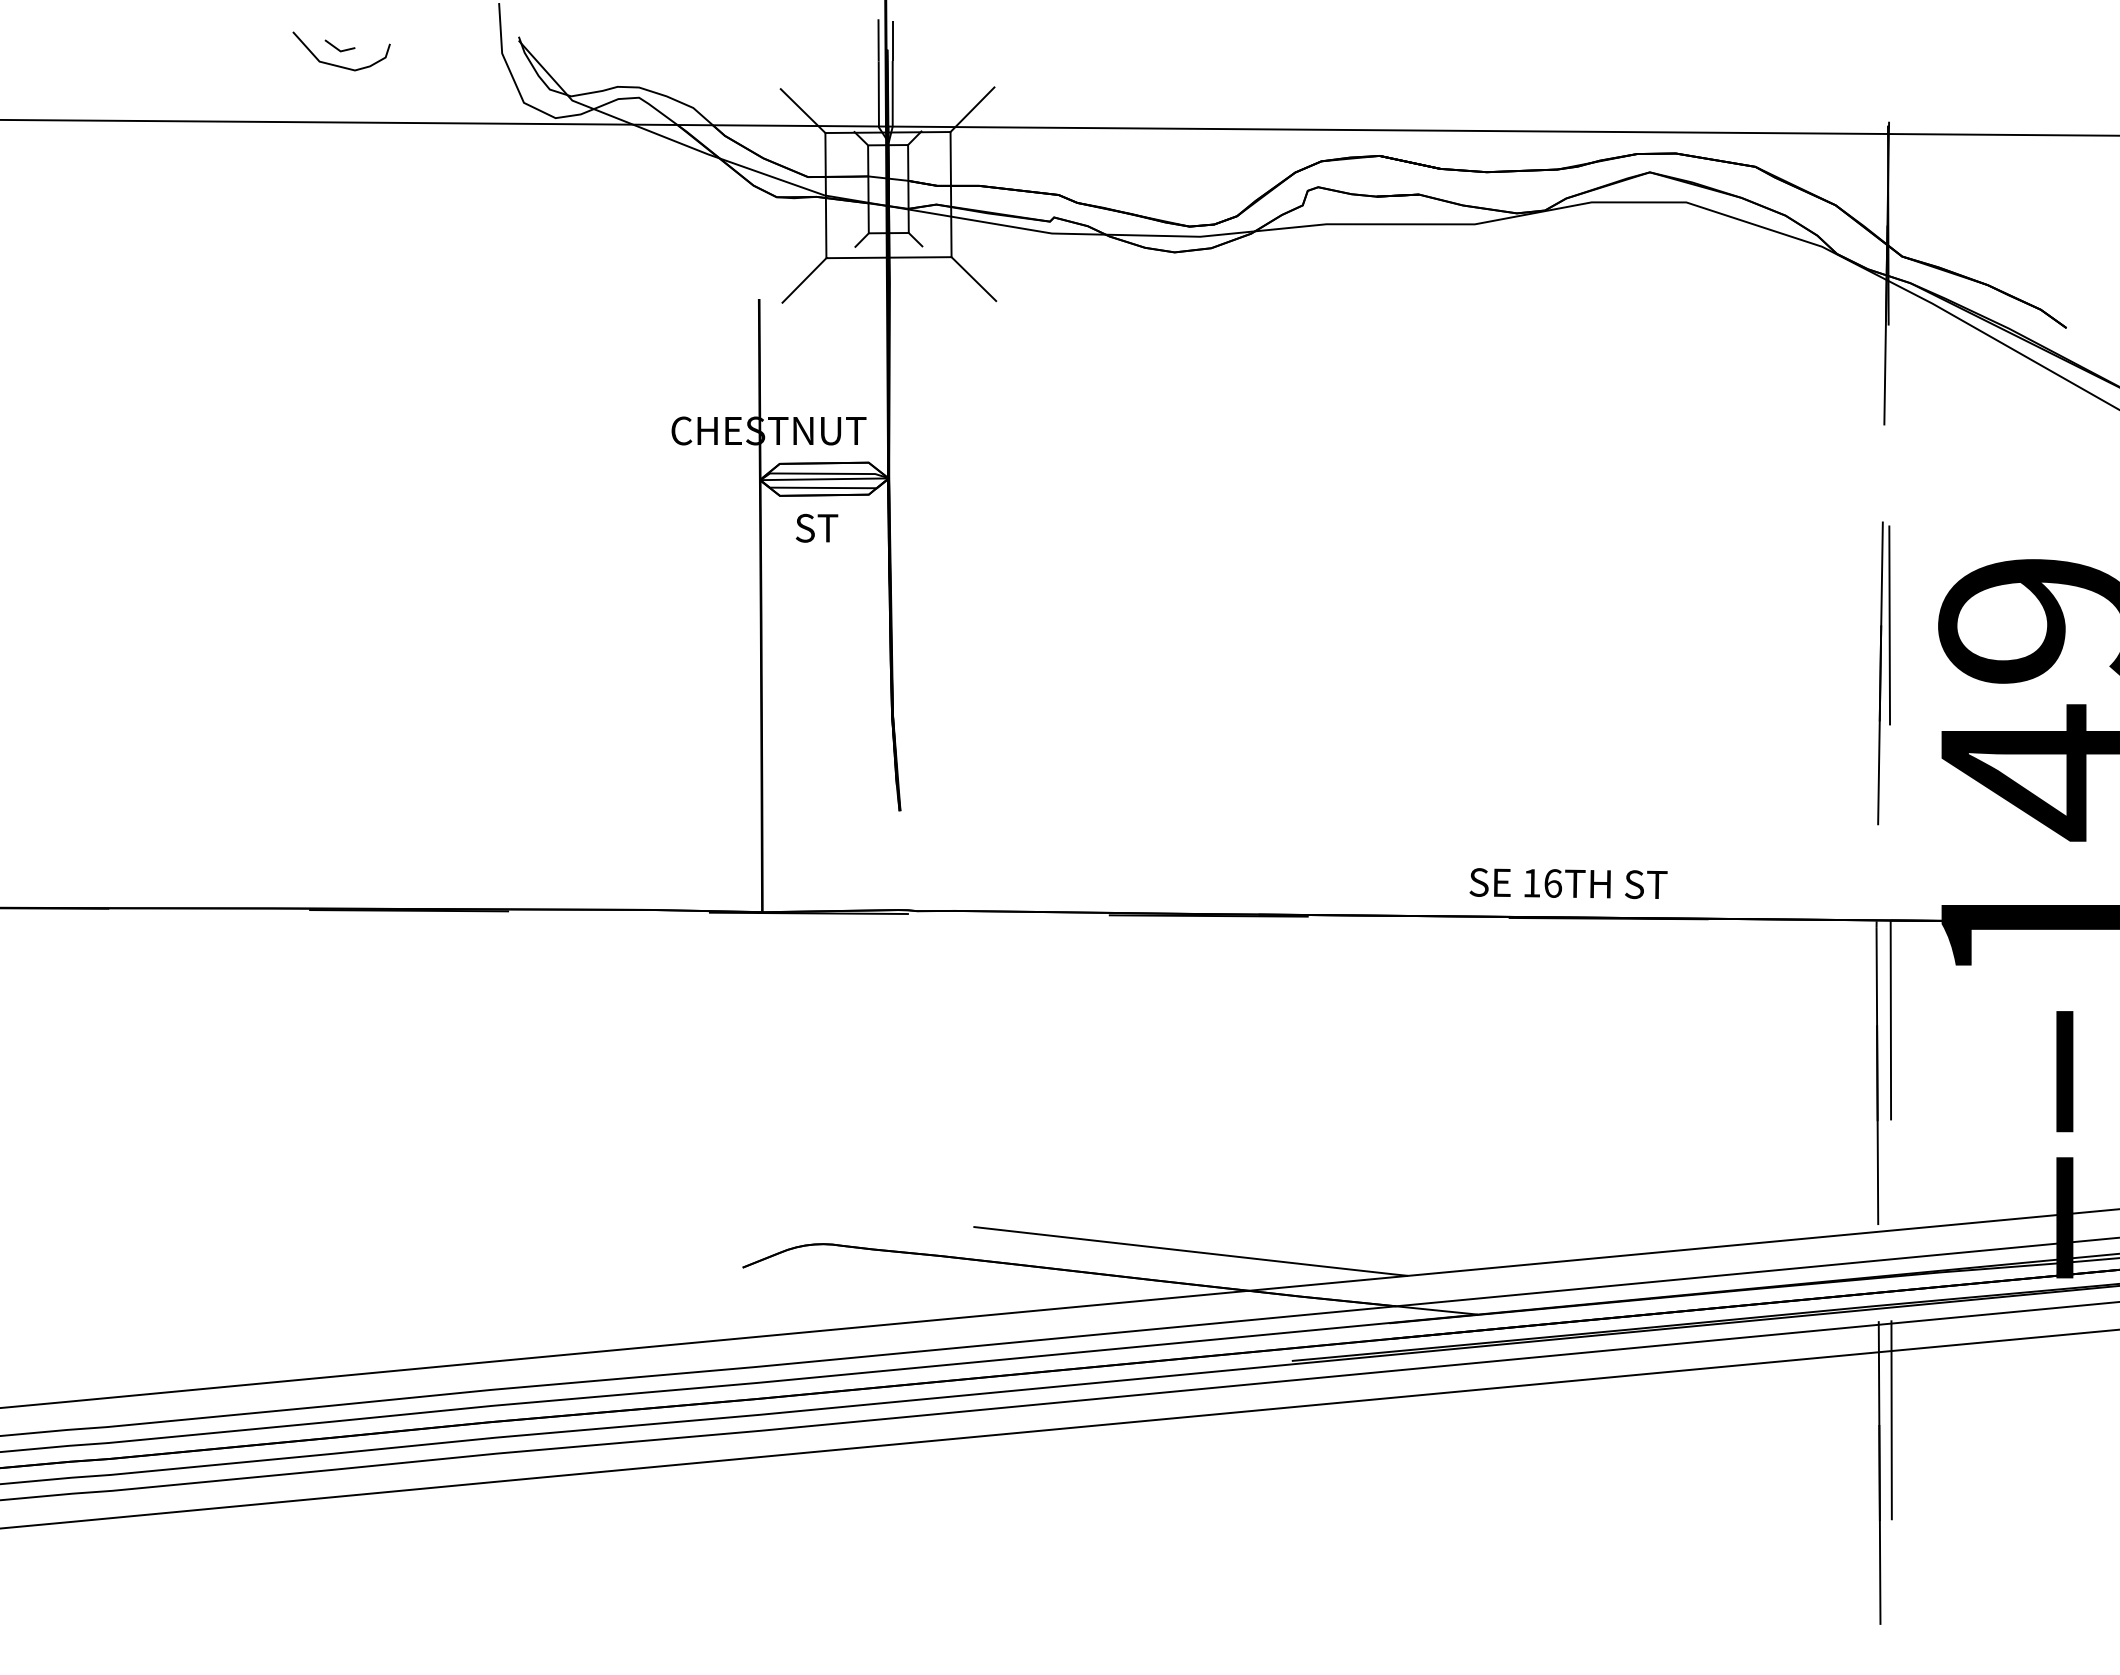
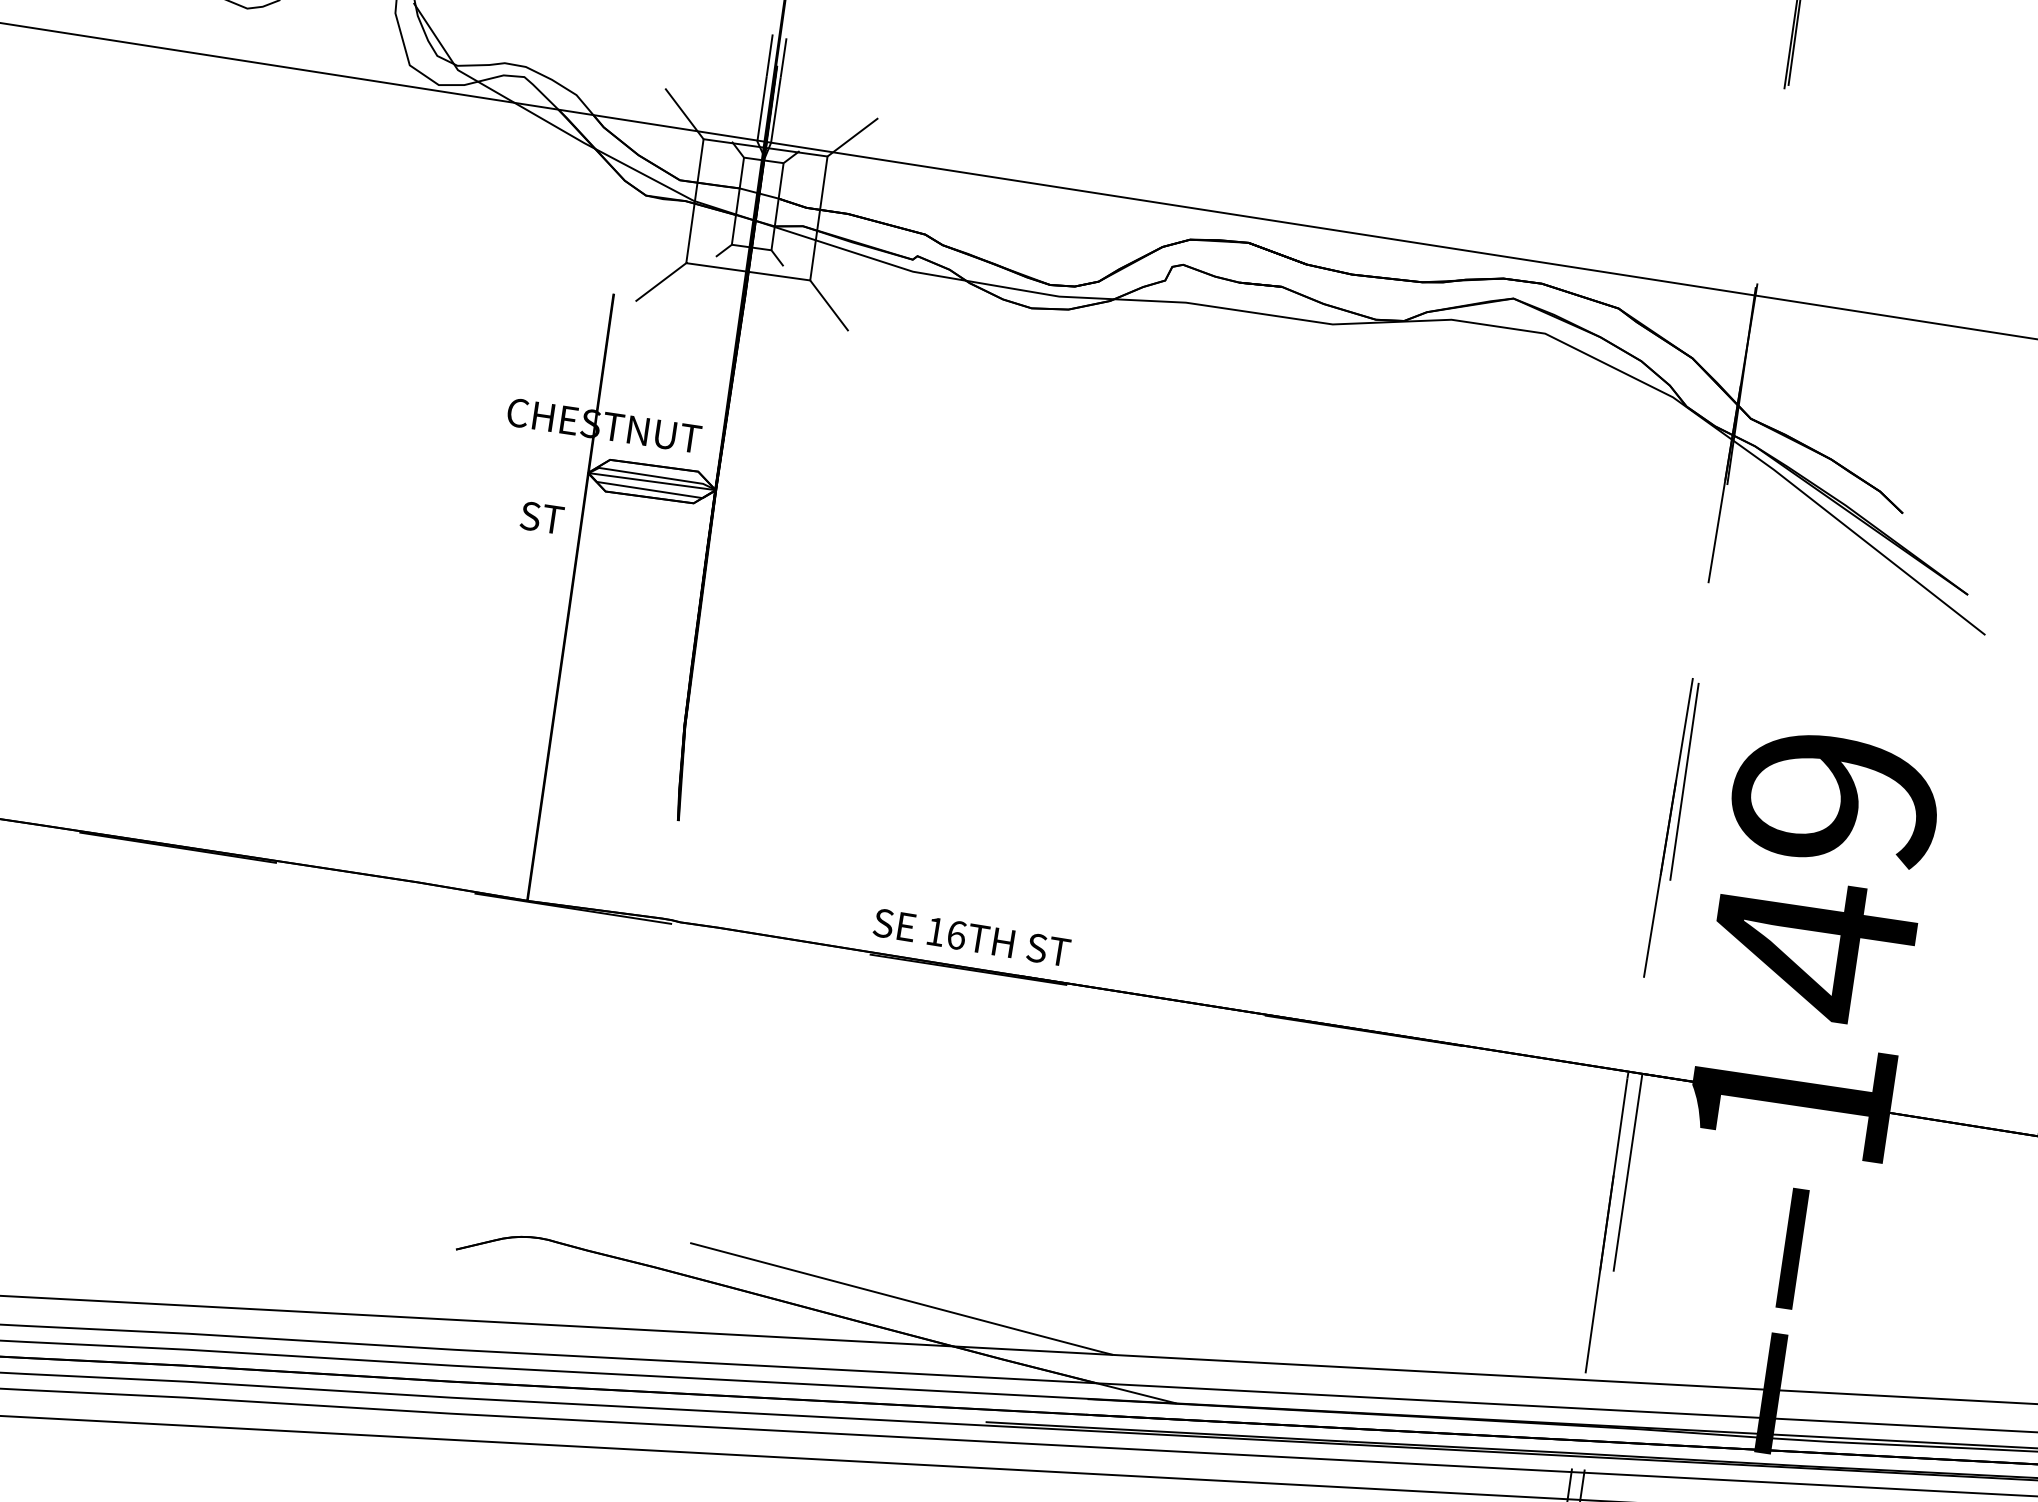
text: (816, 527) -> (541, 517), moved
text: (1568, 883) -> (971, 937), moved

